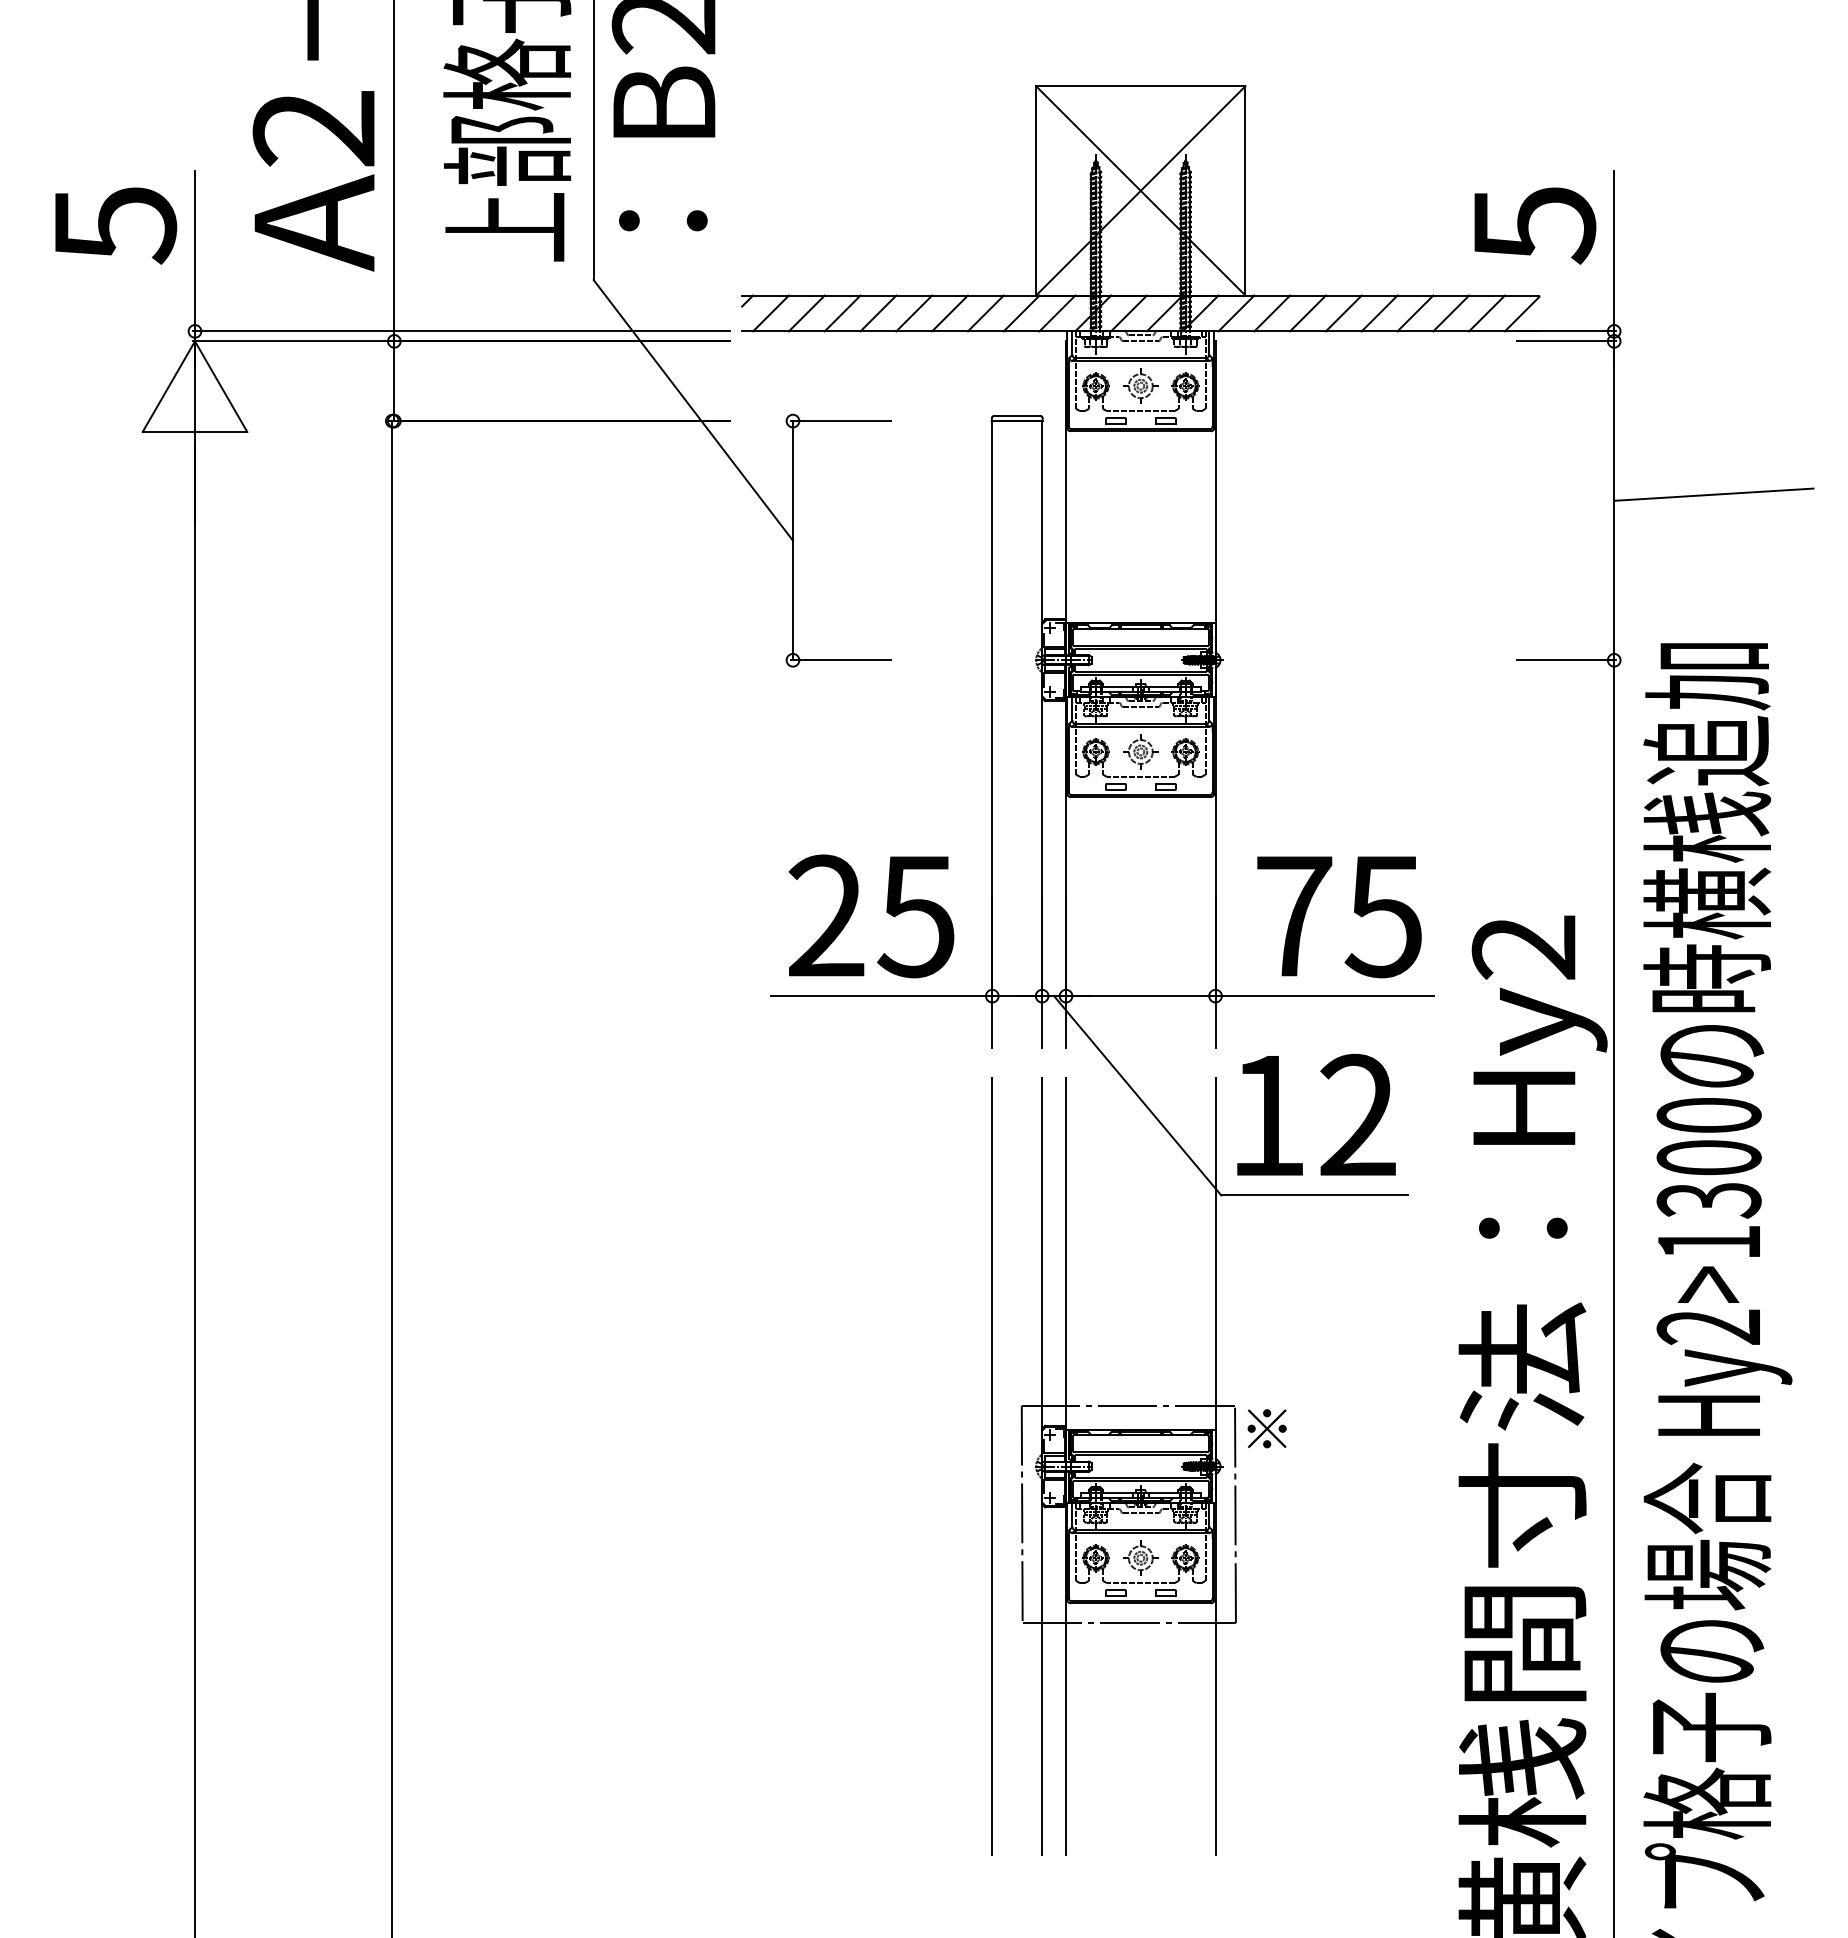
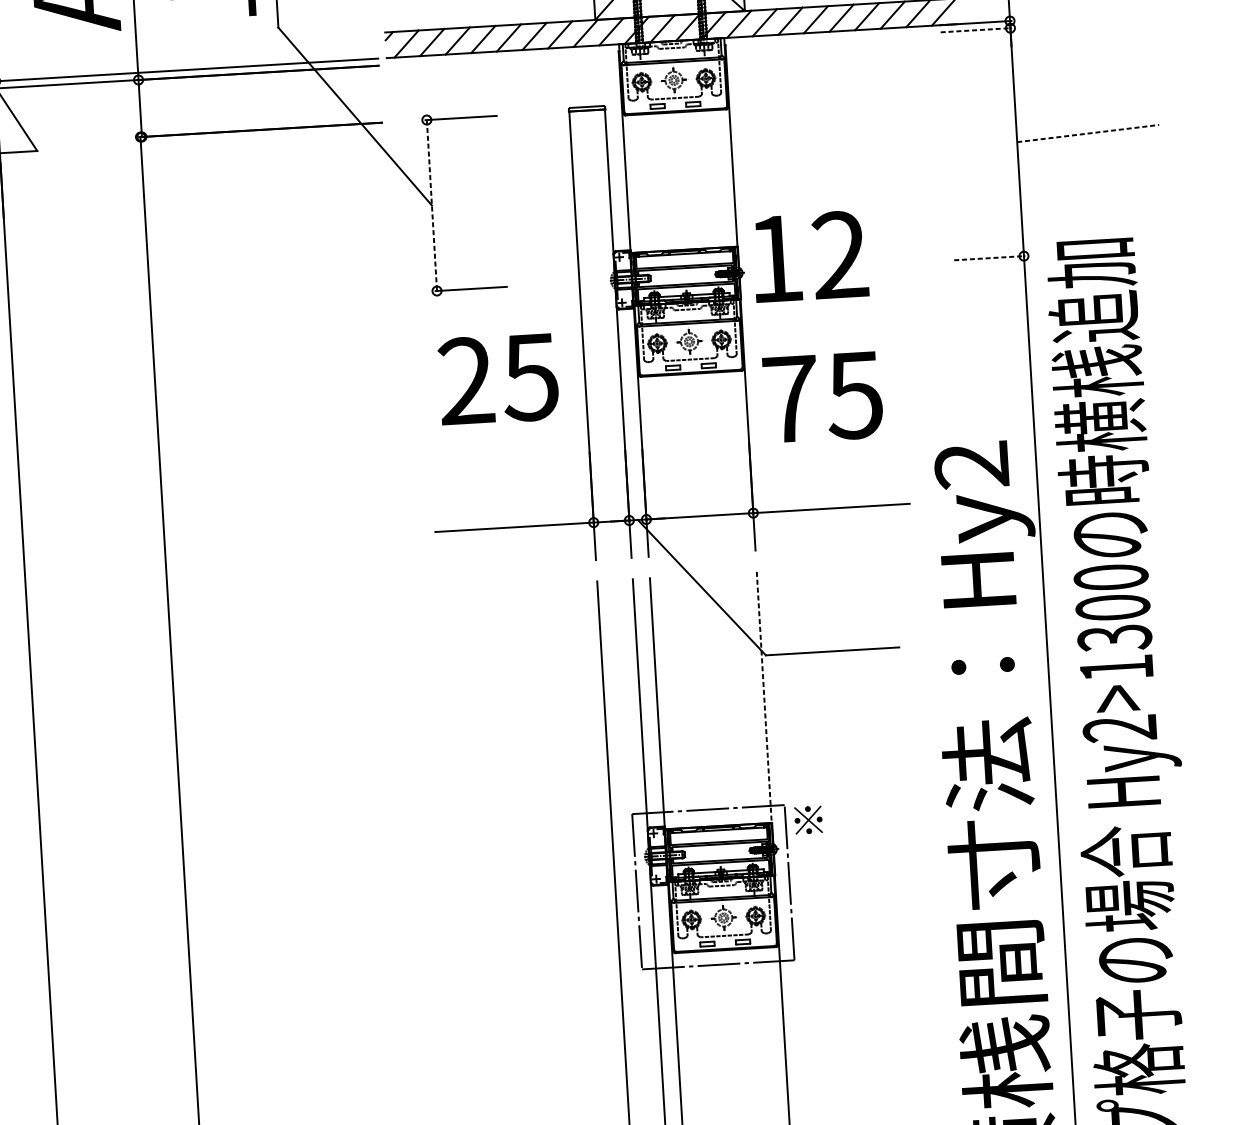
line: (1566, 341) -> (976, 30), solid -> dashed
line: (1713, 494) -> (1087, 133), solid -> dashed
line: (792, 540) -> (431, 205), solid -> dashed
line: (1566, 660) -> (989, 258), solid -> dashed
text: (871, 916) -> (498, 379), moved
text: (1339, 917) -> (823, 398), moved
text: (1316, 1114) -> (810, 256), moved
line: (1215, 1254) -> (764, 697), solid -> dashed

